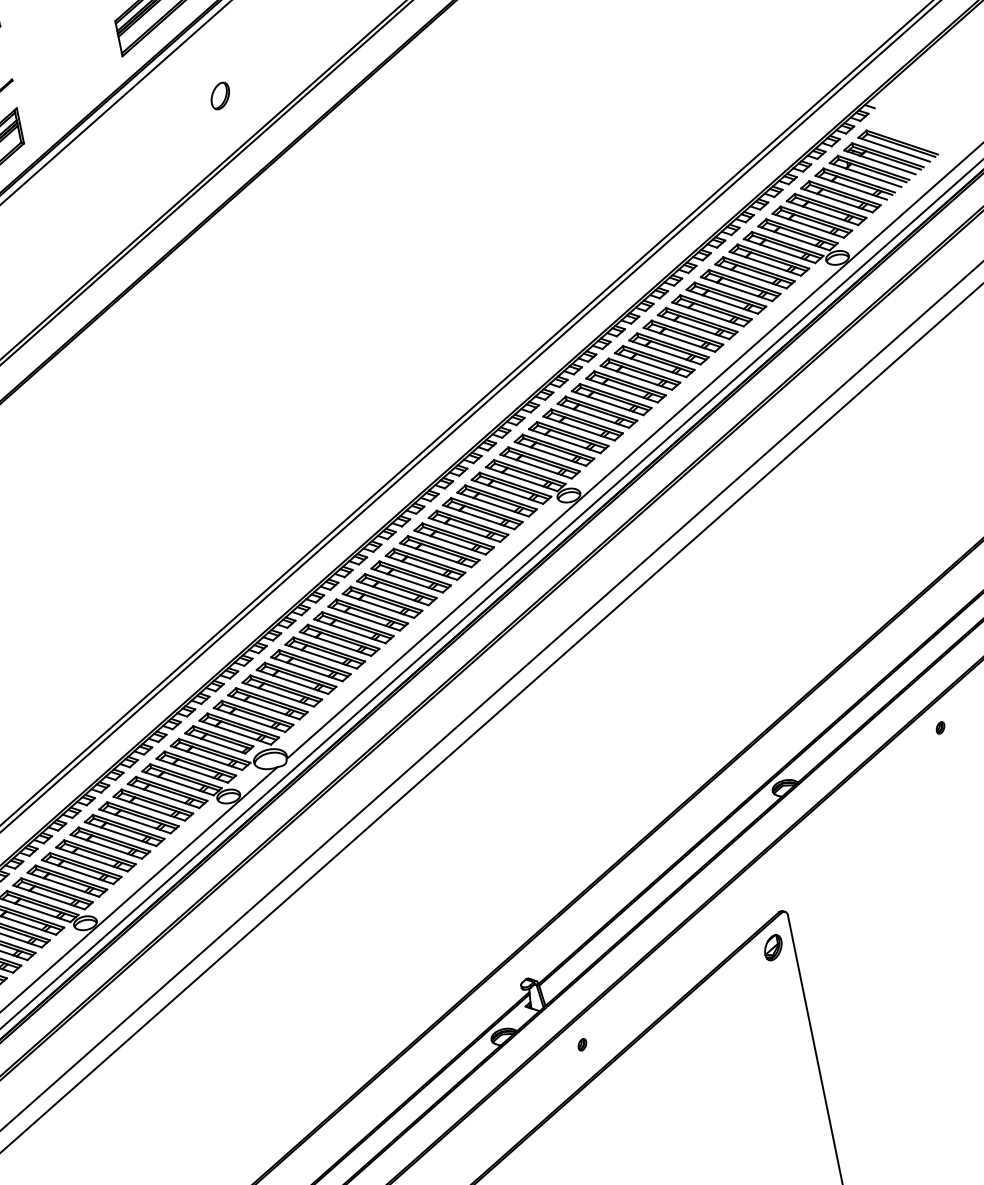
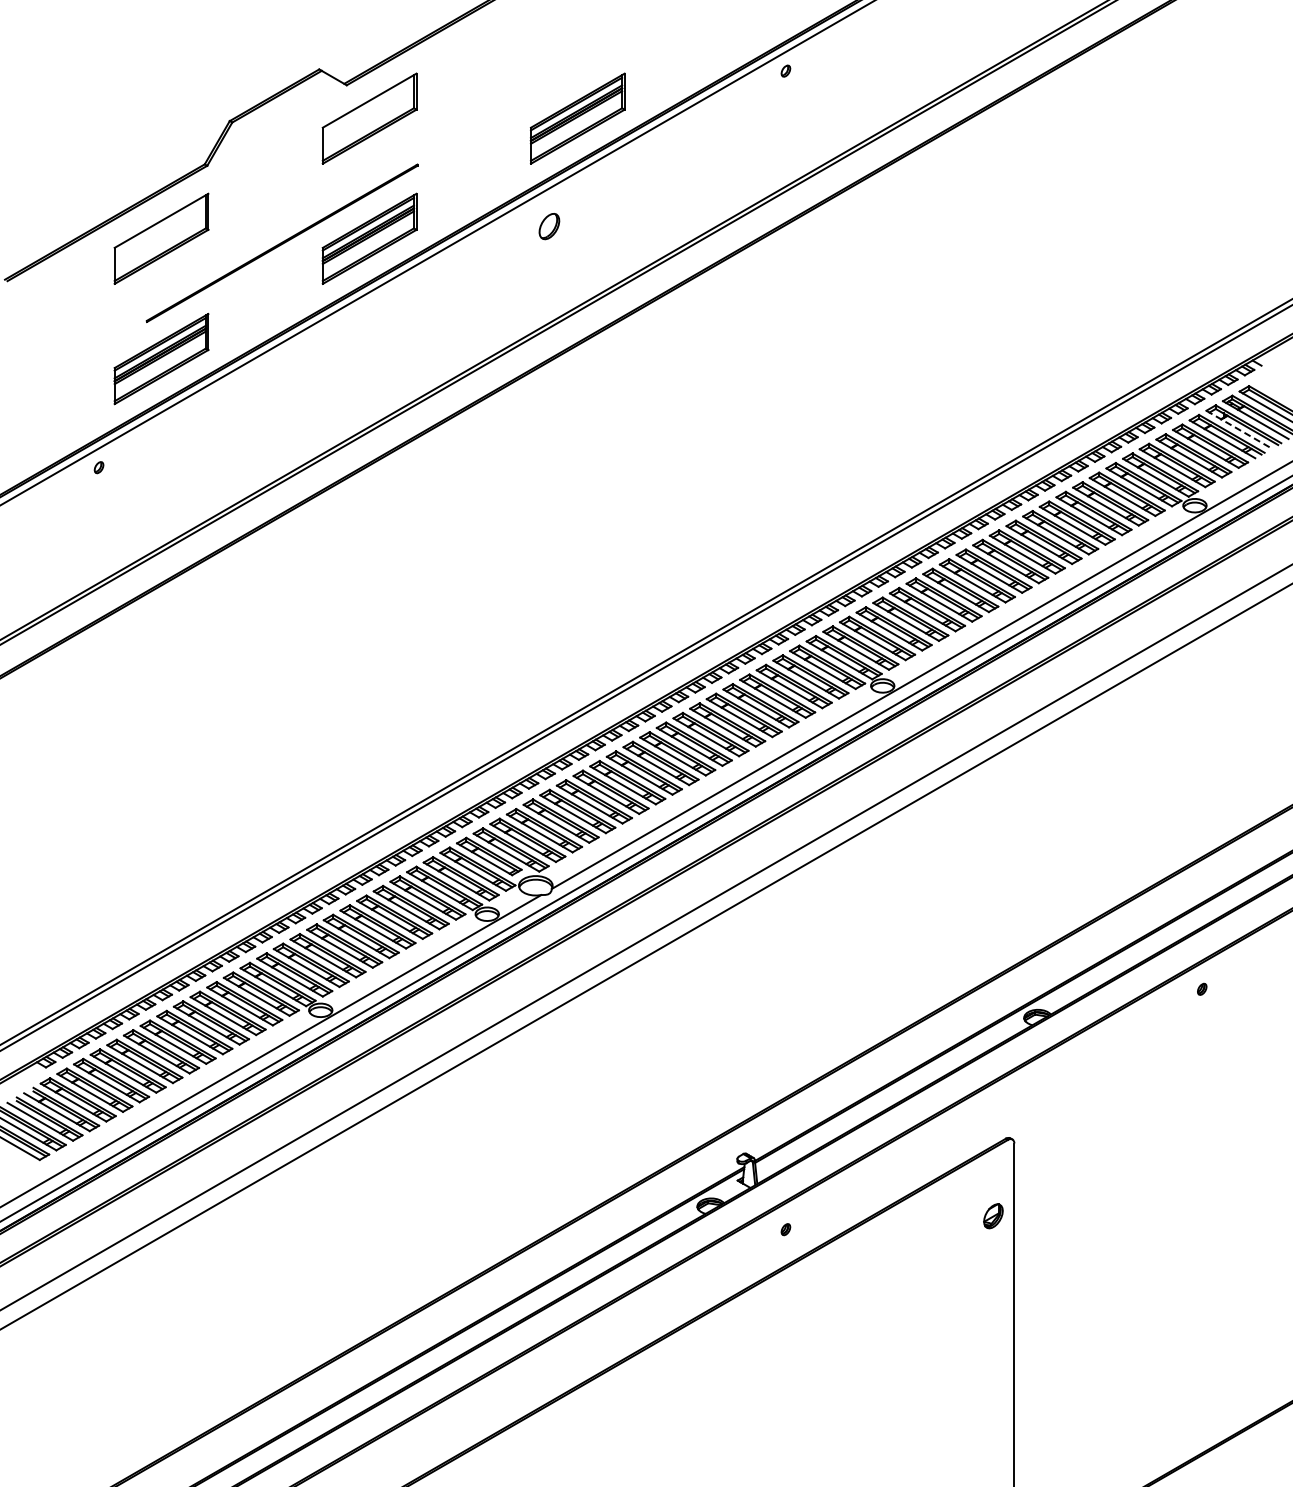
part: (220, 95) -> (549, 226), moved
line: (865, 174) -> (1239, 429), solid -> dashed
part: (773, 947) -> (993, 1216), moved

